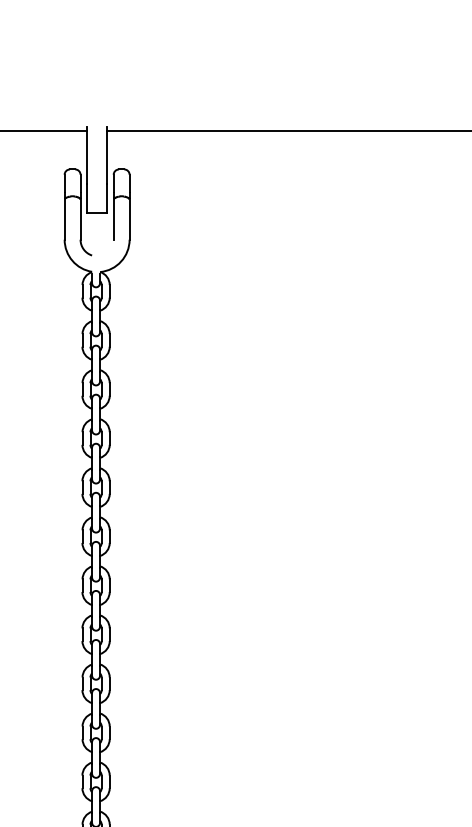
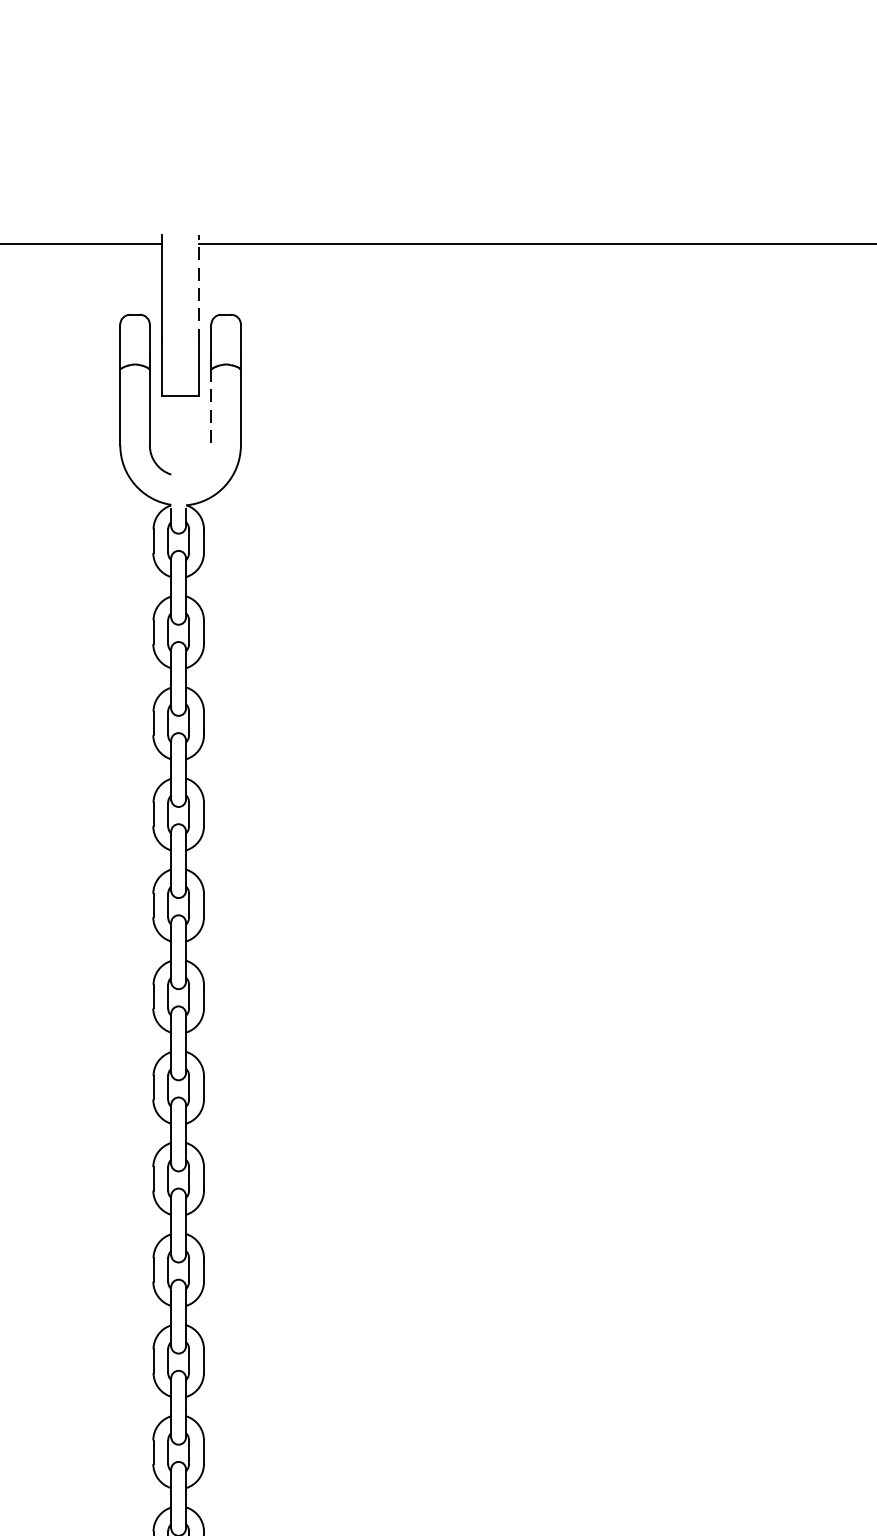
line: (107, 155) -> (199, 288), solid -> dashed
line: (113, 219) -> (210, 407), solid -> dashed

